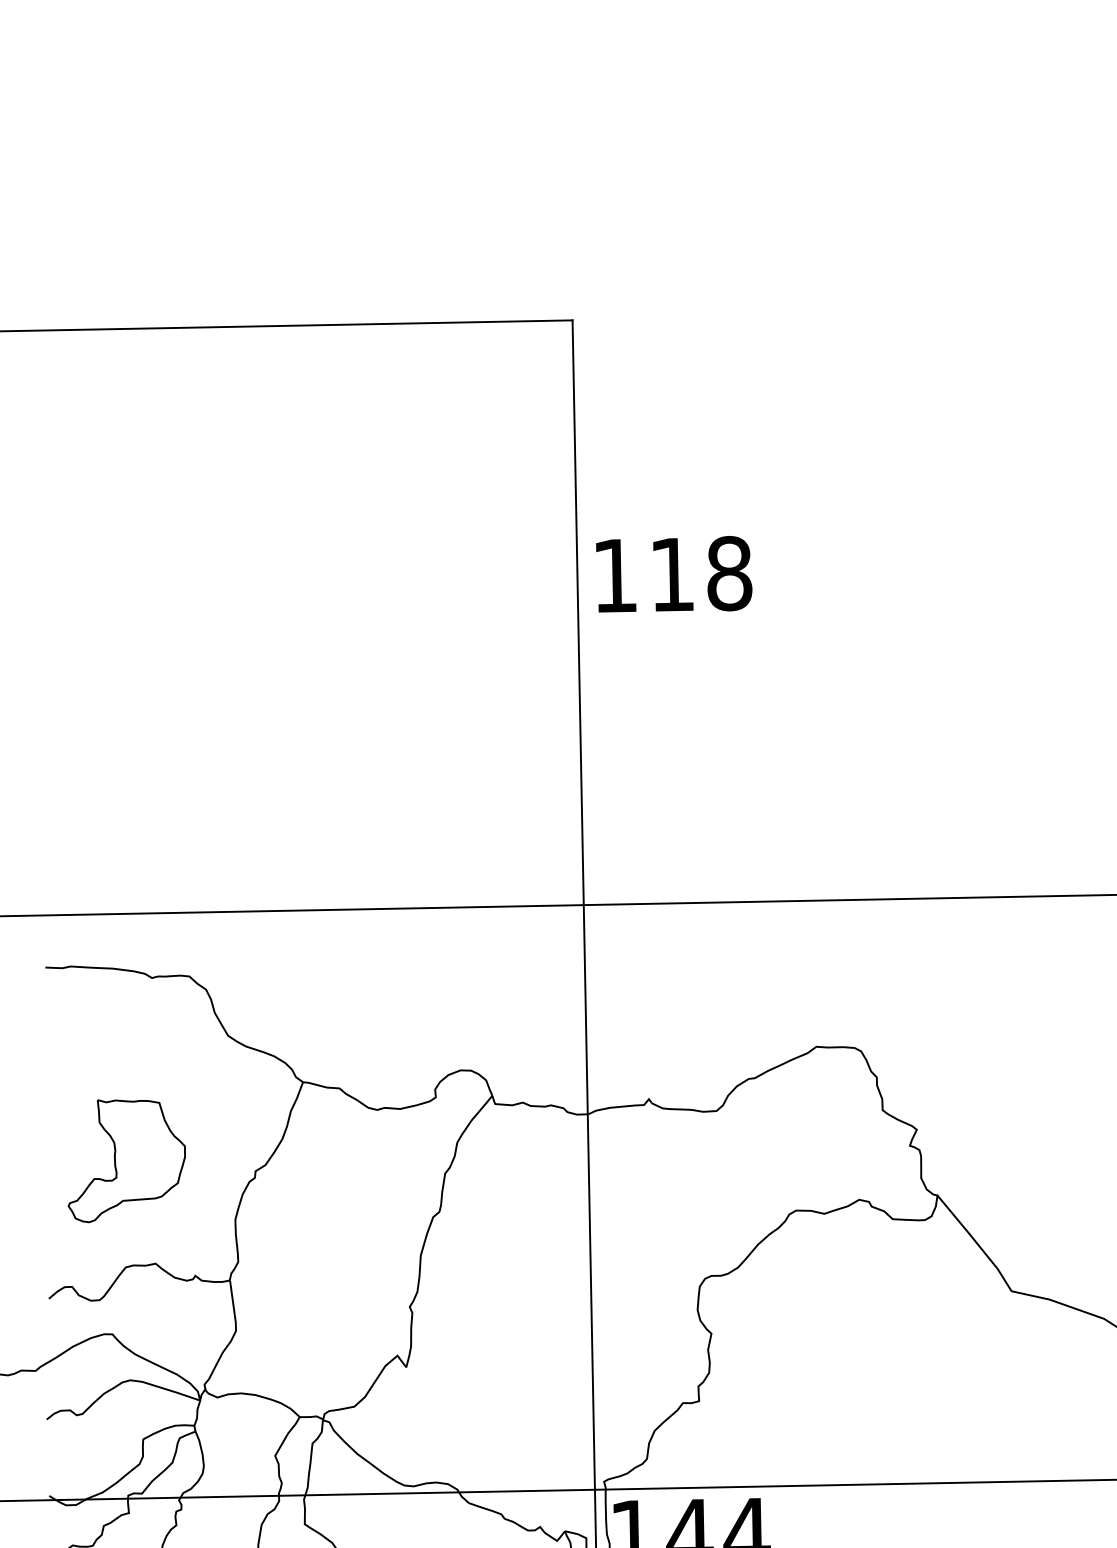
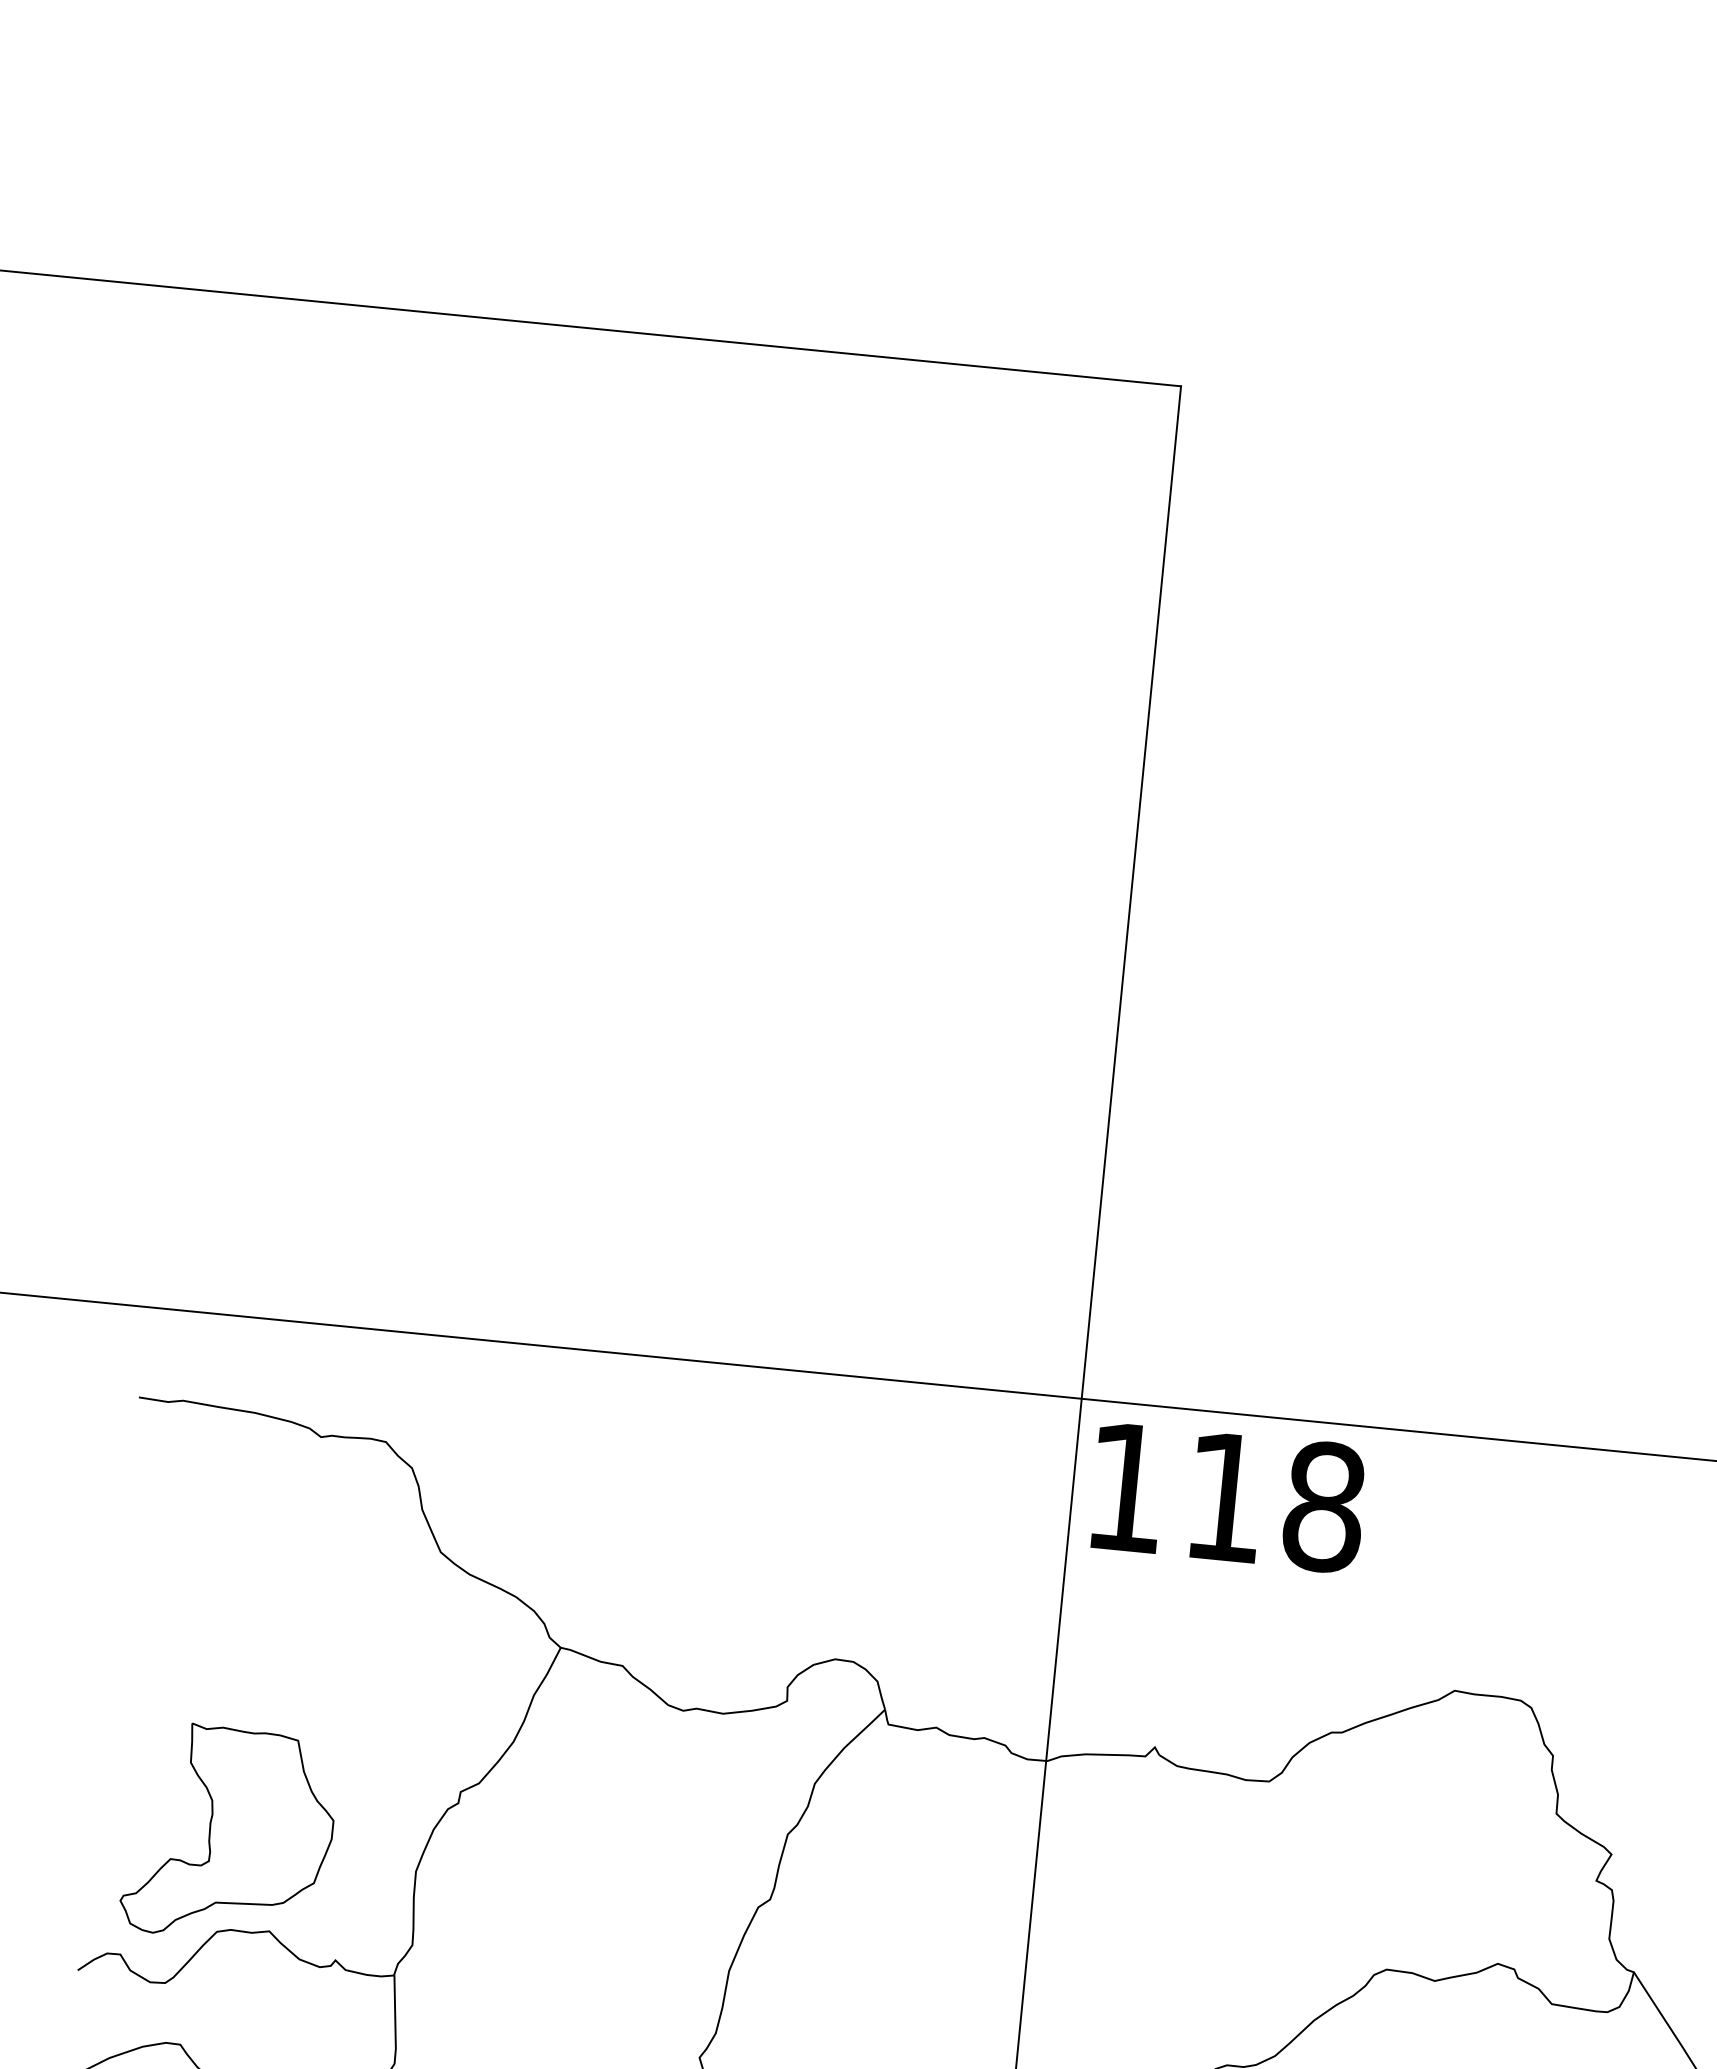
text: (674, 574) -> (1229, 1497), moved
part: (126, 1161) -> (229, 1835), moved

